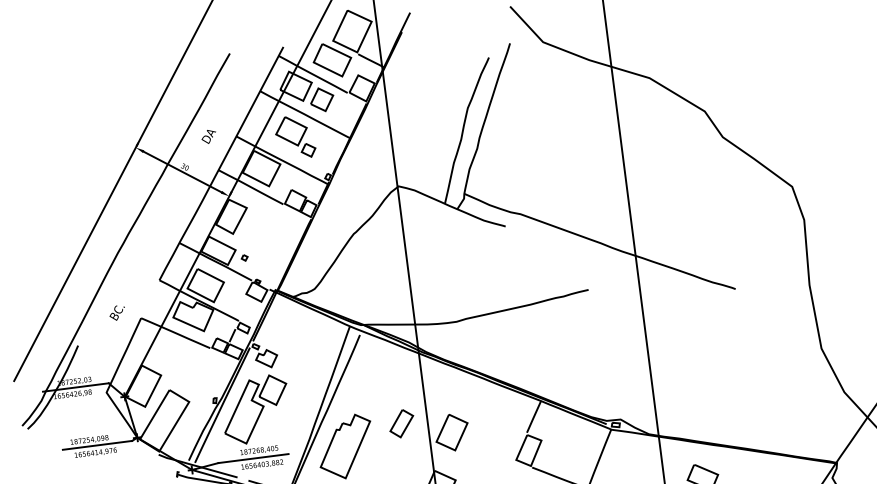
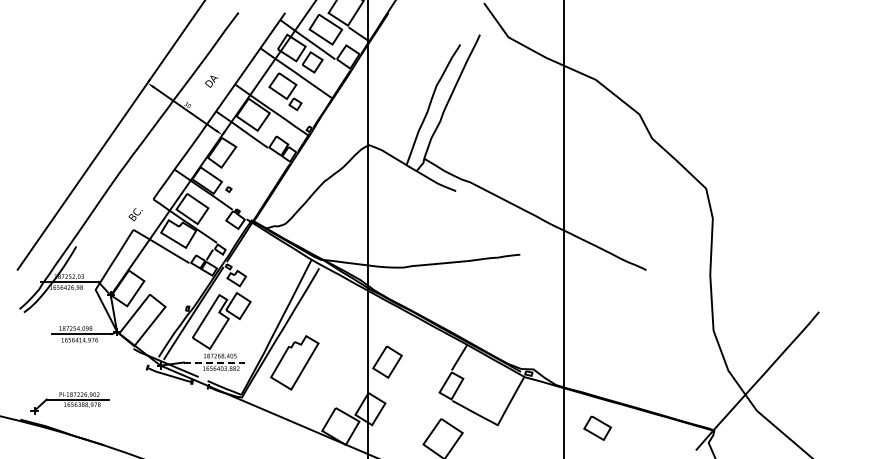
text: (117, 312) -> (135, 214), moved
part: (400, 423) -> (344, 348), removed
line: (253, 458) -> (214, 362), solid -> dashed

